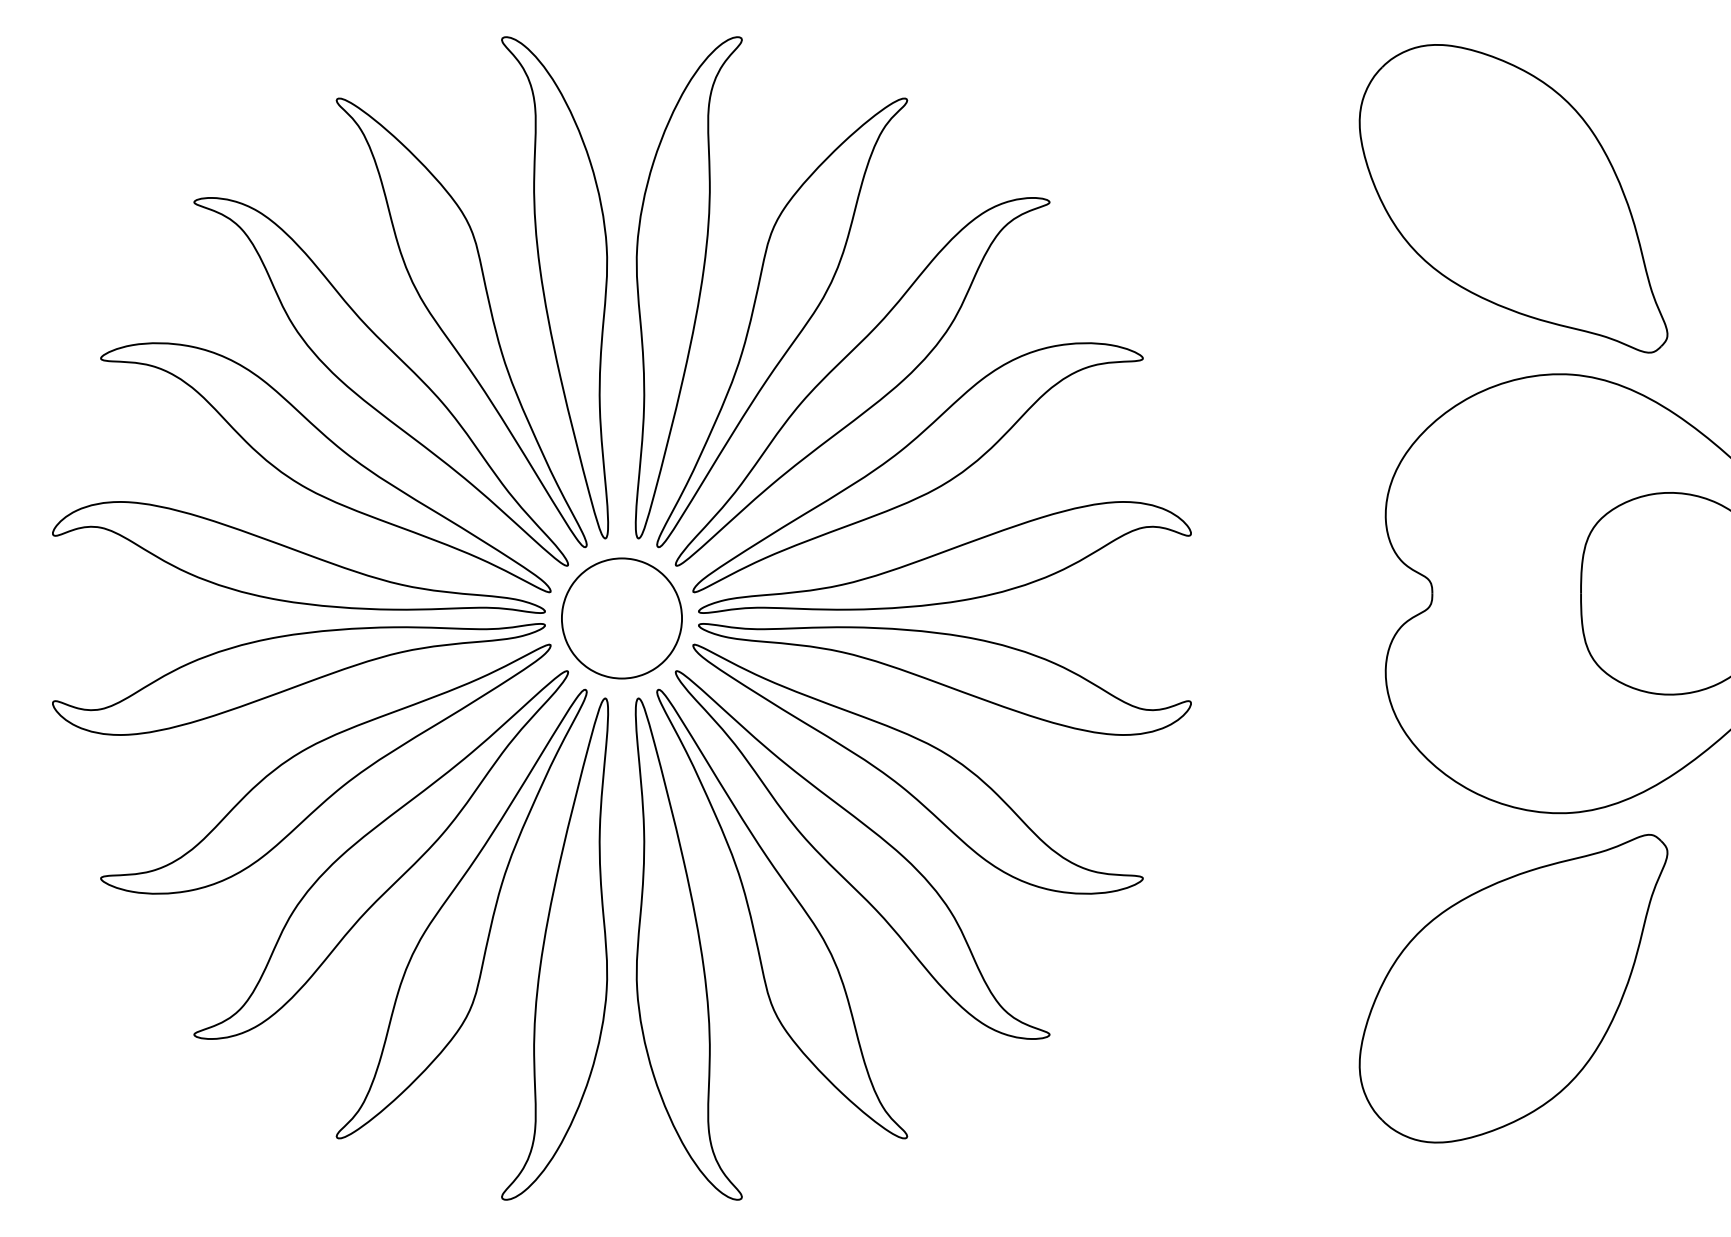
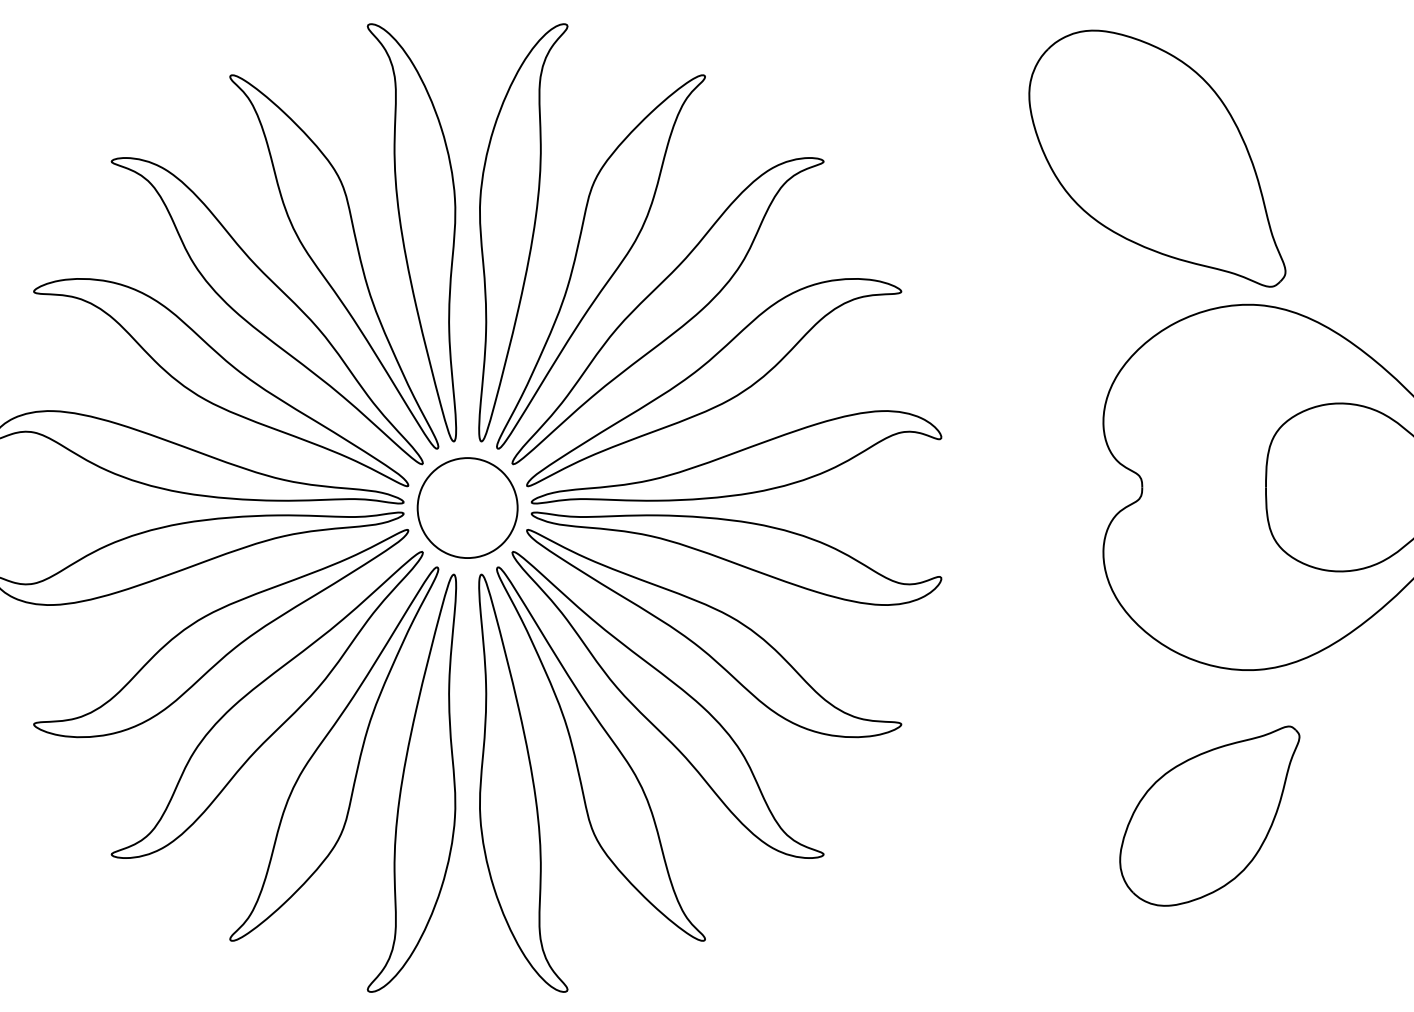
part: (1513, 198) -> (1157, 158), moved
part: (1513, 988) -> (1209, 816), size x0.7

